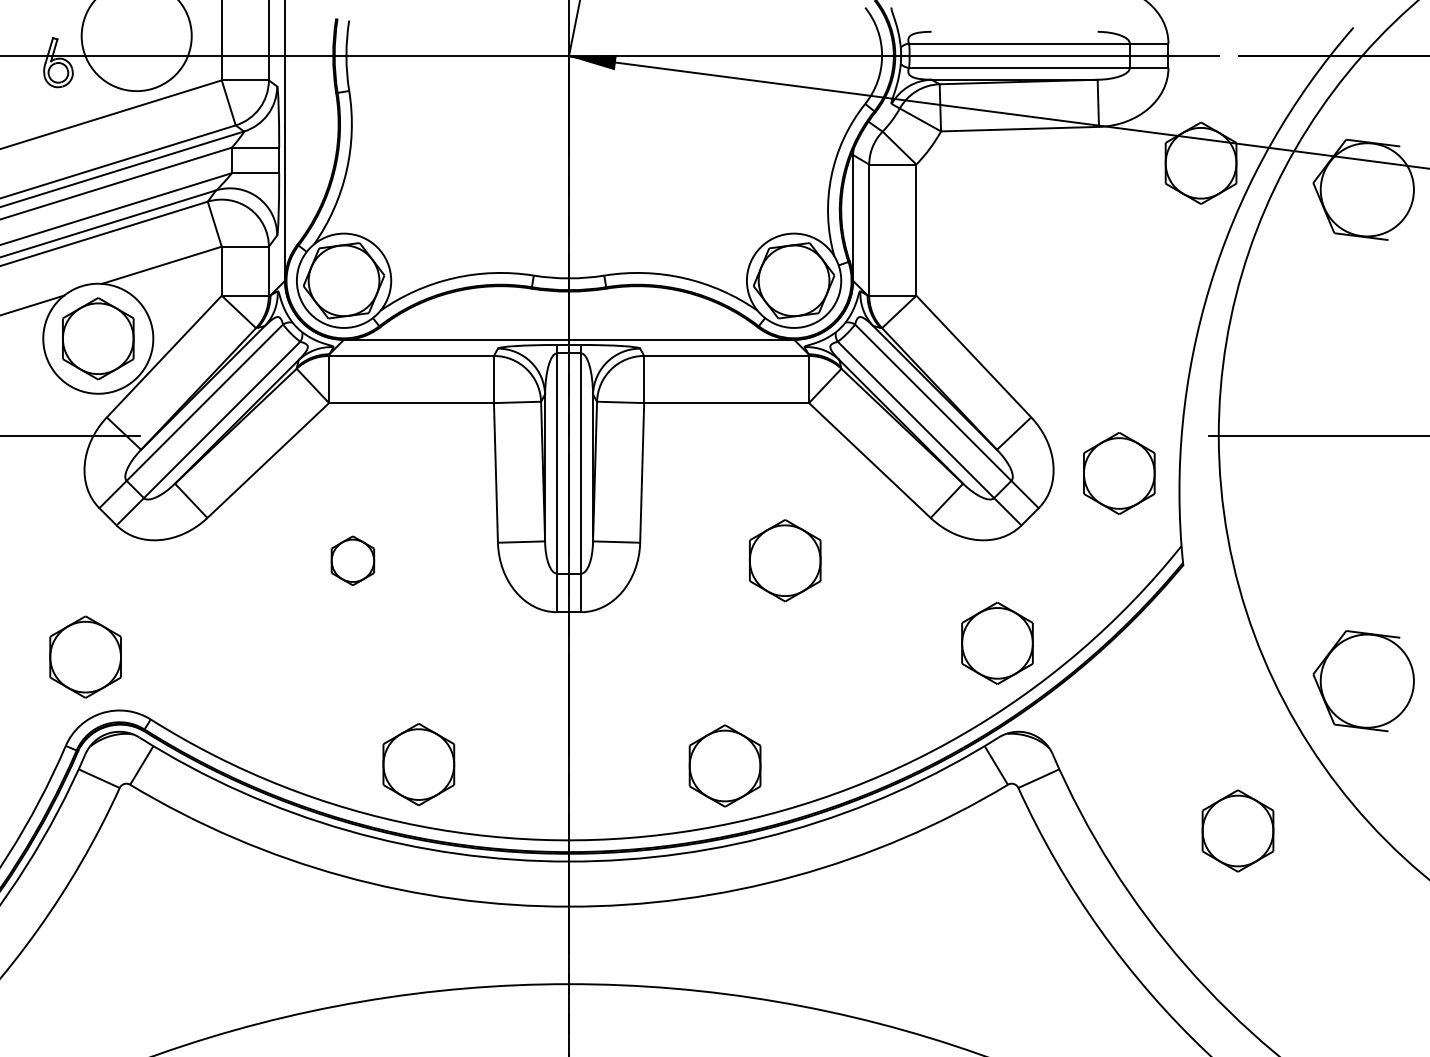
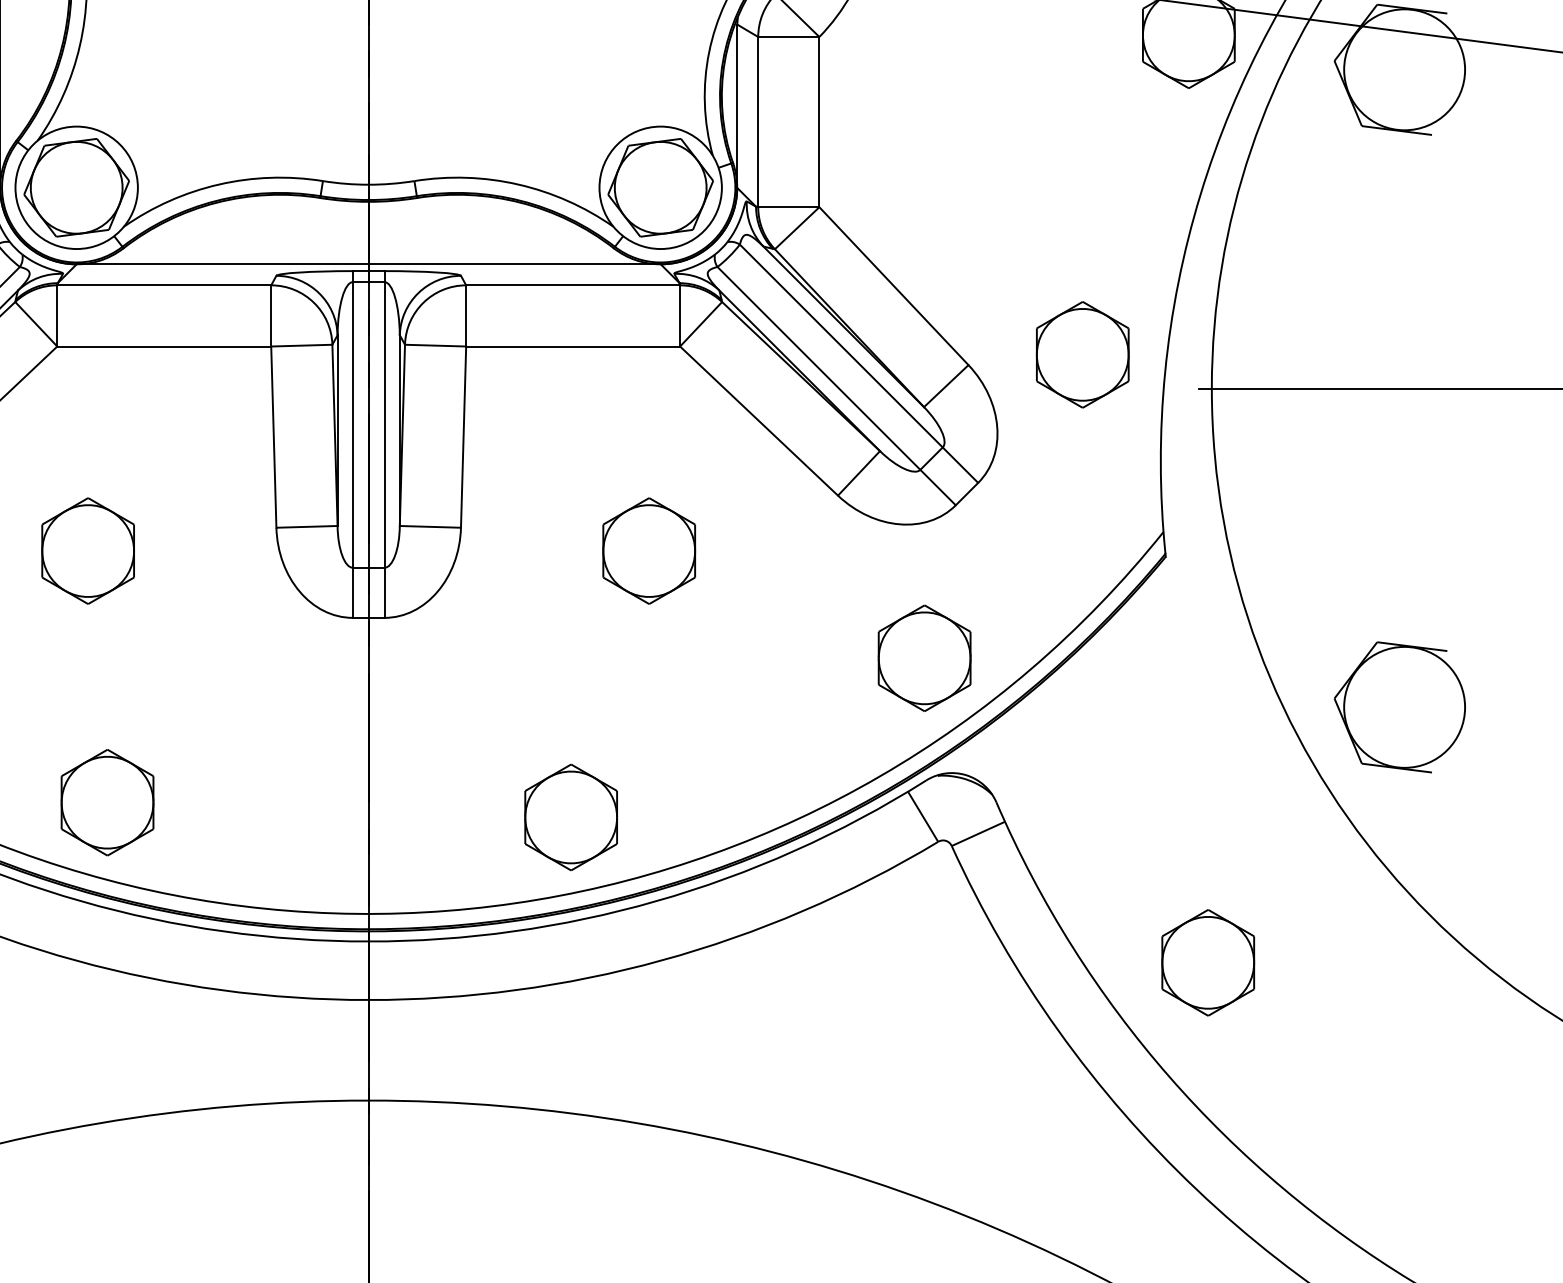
part: (1119, 473) -> (1082, 354), moved
part: (352, 560) -> (87, 550), size x1.67
part: (418, 764) -> (107, 802), moved
part: (1237, 830) -> (1207, 962), moved

